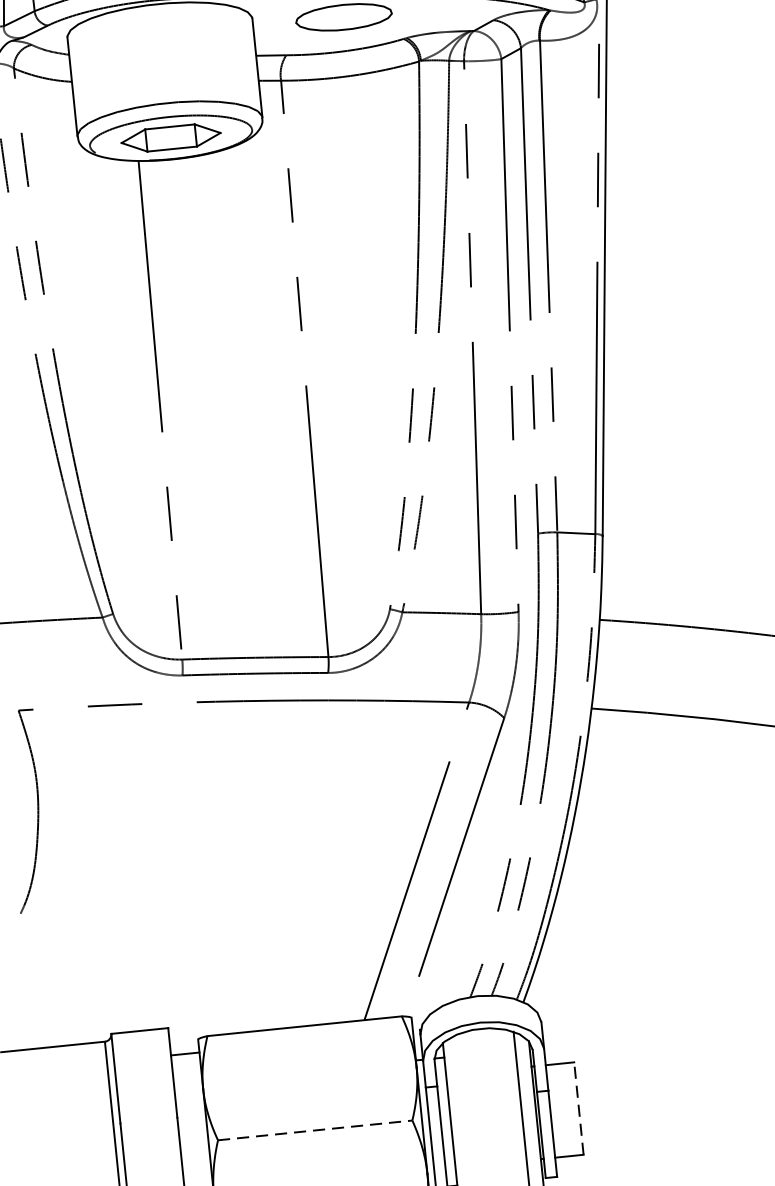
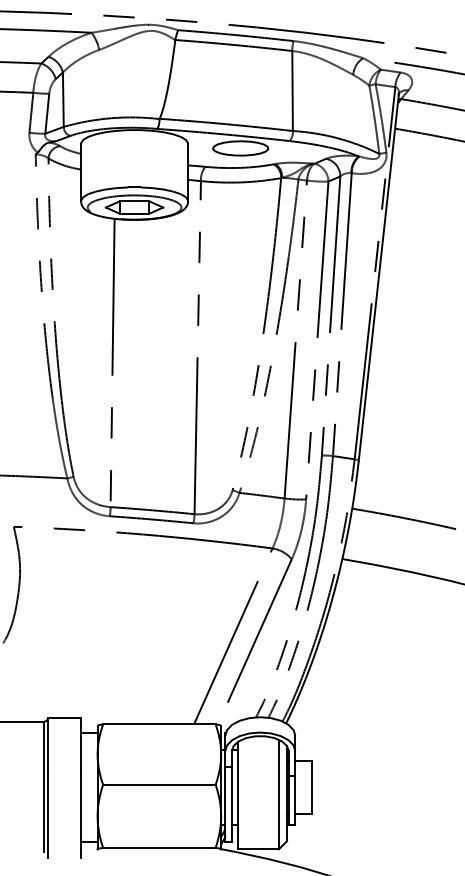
line: (578, 1108) -> (311, 787), dashed -> solid
line: (315, 1129) -> (159, 784), dashed -> solid

